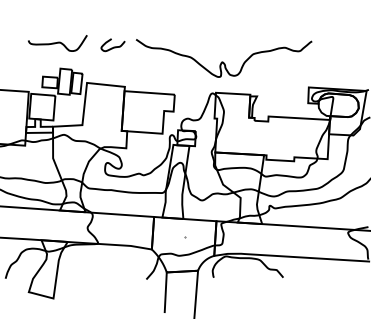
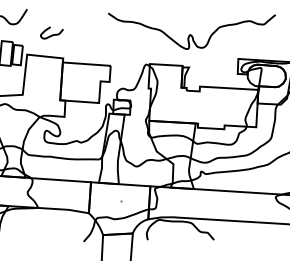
curve: (113, 46) -> (52, 34), moved
curve: (223, 61) -> (191, 34), moved

